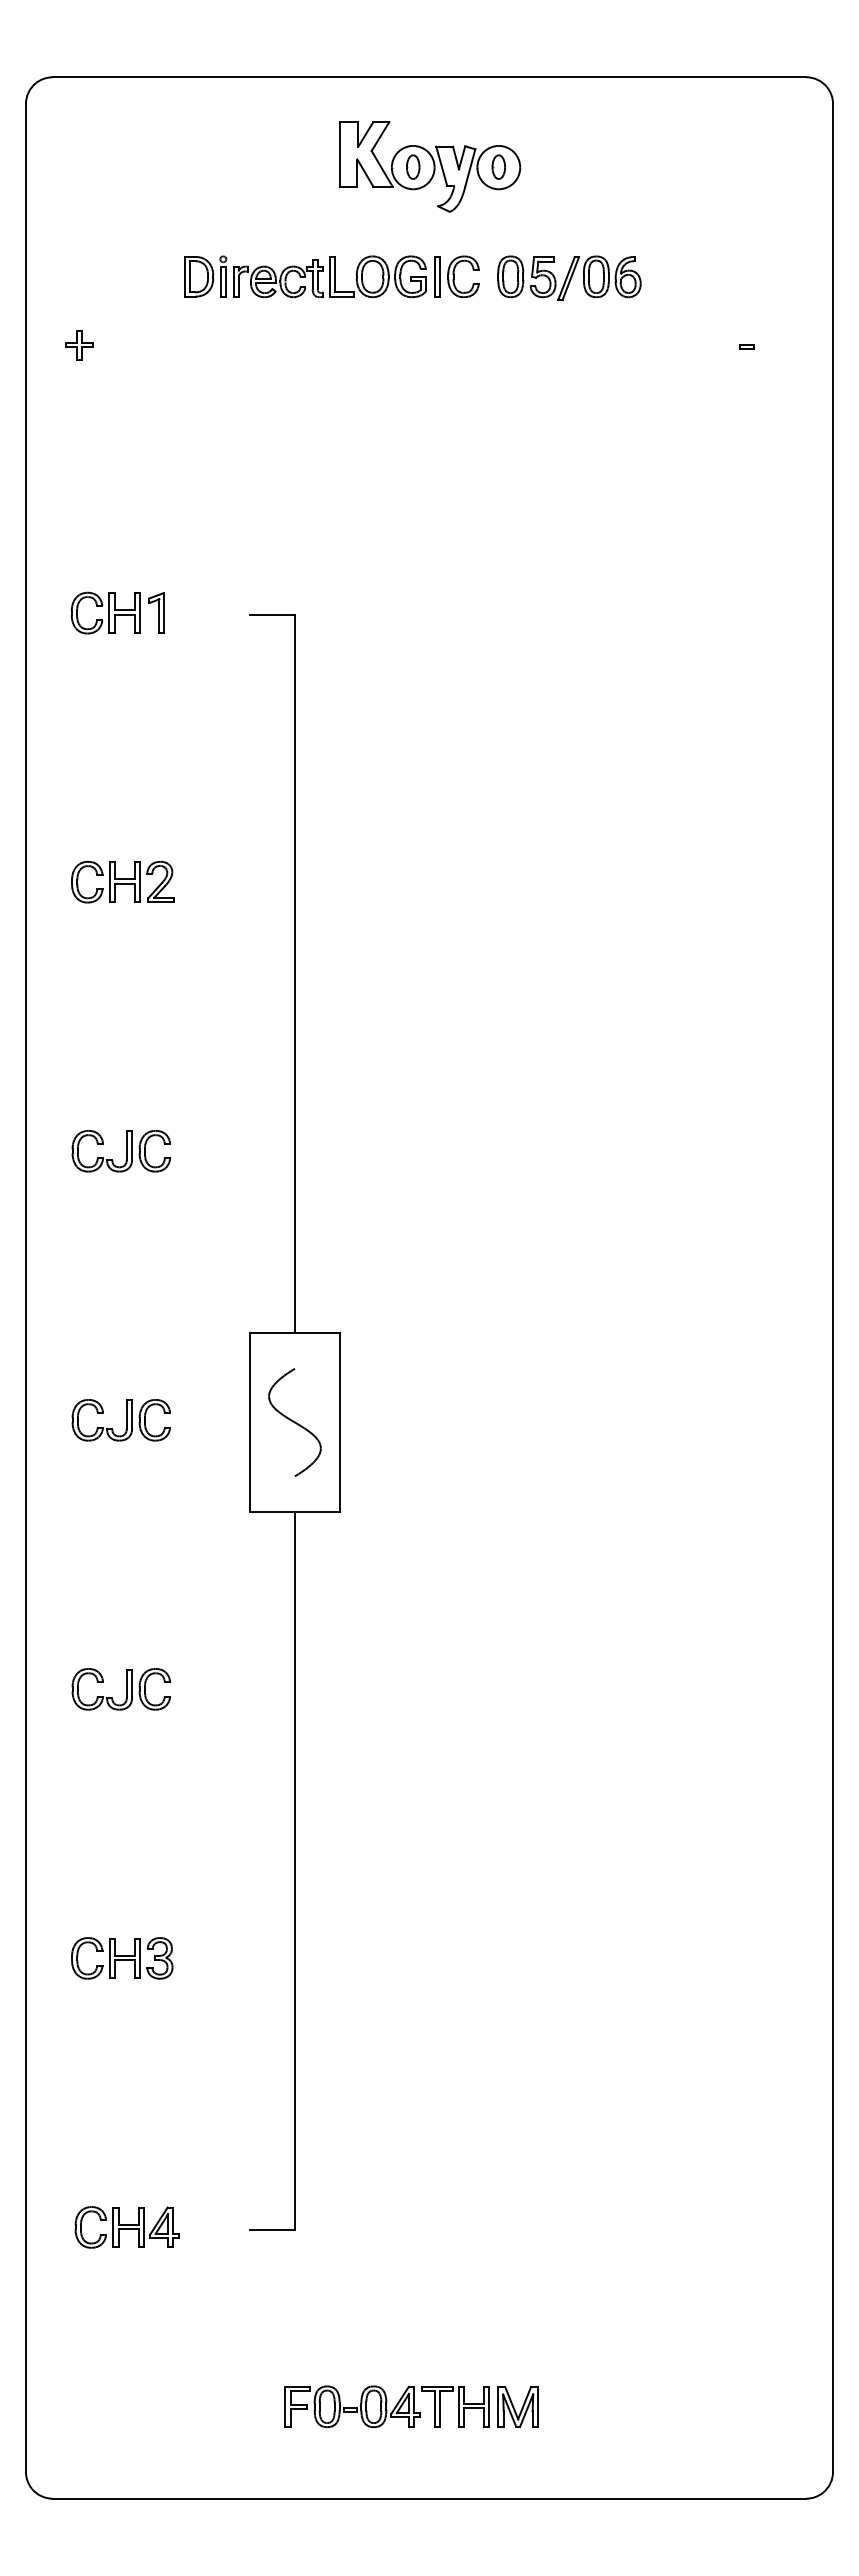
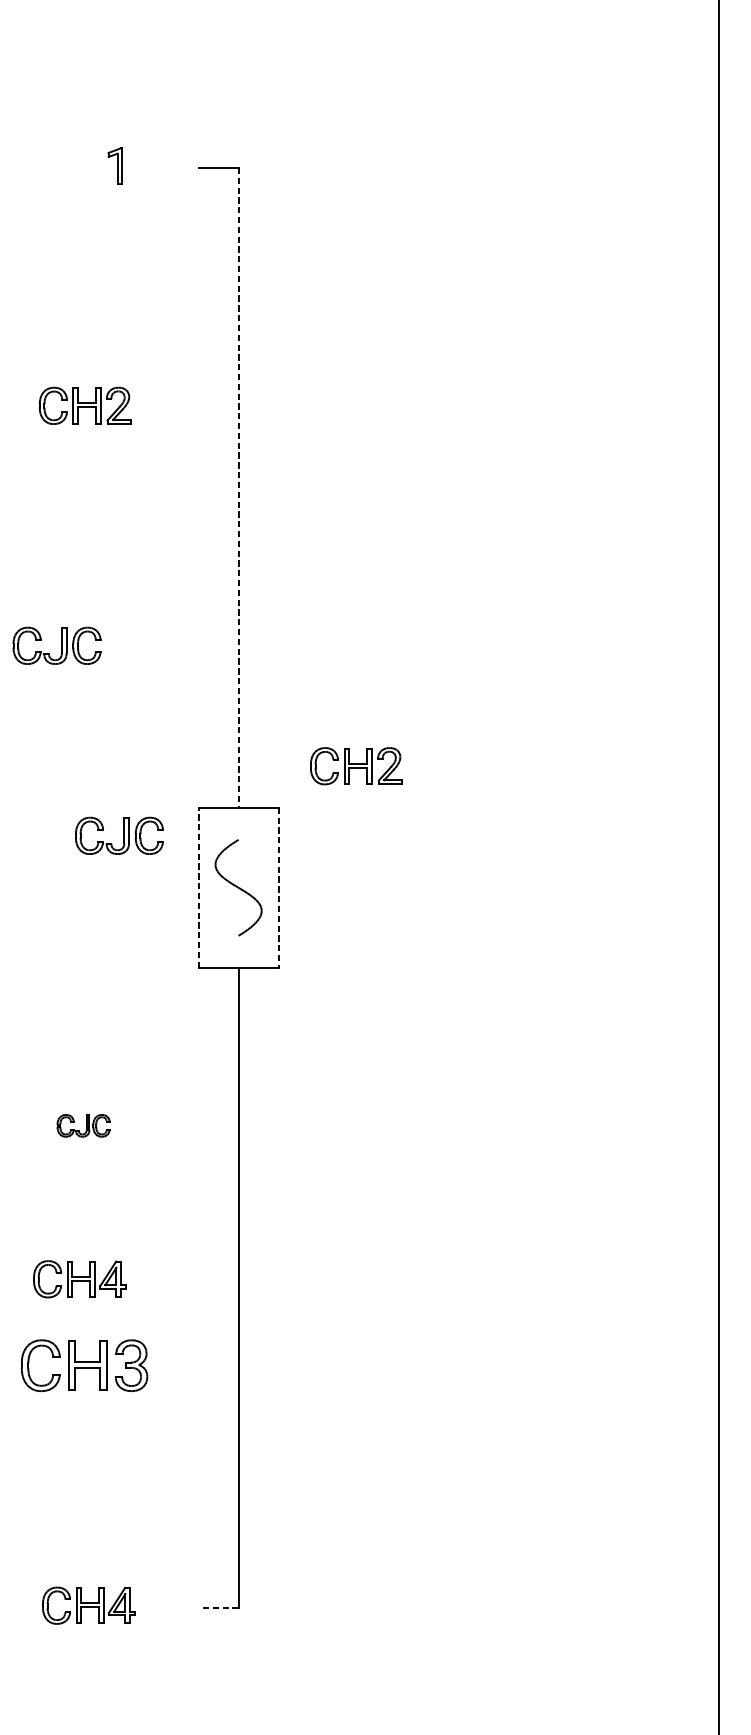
part: (105, 612) -> (69, 165), removed
line: (294, 974) -> (238, 488), solid -> dashed
part: (120, 1151) -> (56, 646), moved
part: (426, 1286) -> (355, 766), added
part: (120, 1420) -> (118, 836), moved
line: (250, 1422) -> (198, 887), solid -> dashed
line: (339, 1422) -> (278, 887), solid -> dashed
part: (120, 1689) -> (83, 1125), size x0.6
part: (116, 1861) -> (79, 1279), added
part: (122, 1958) -> (84, 1365), size x1.4
line: (272, 2229) -> (218, 1607), solid -> dashed

